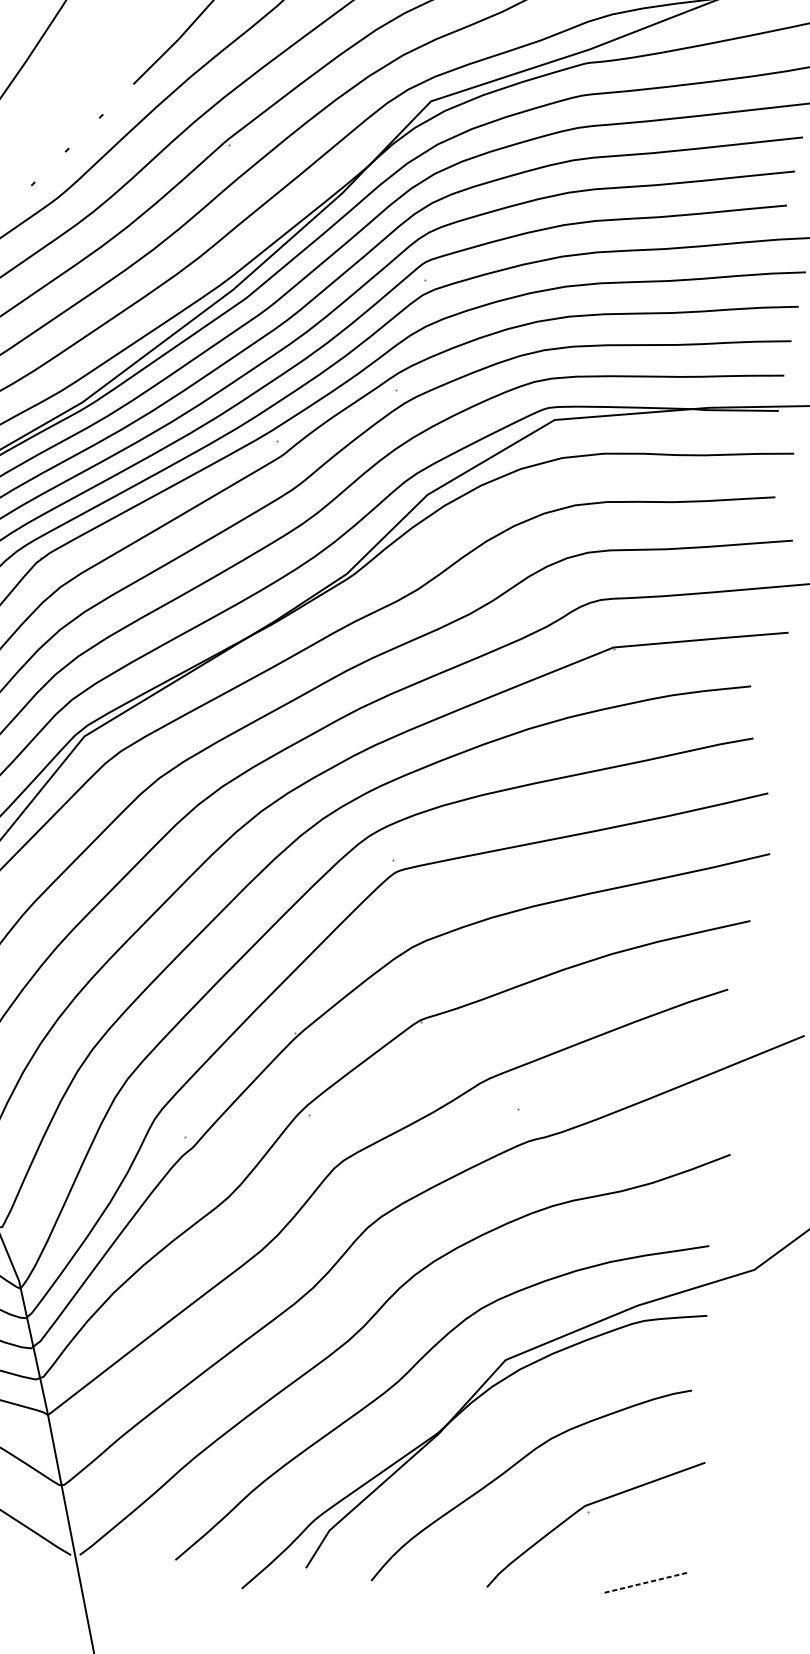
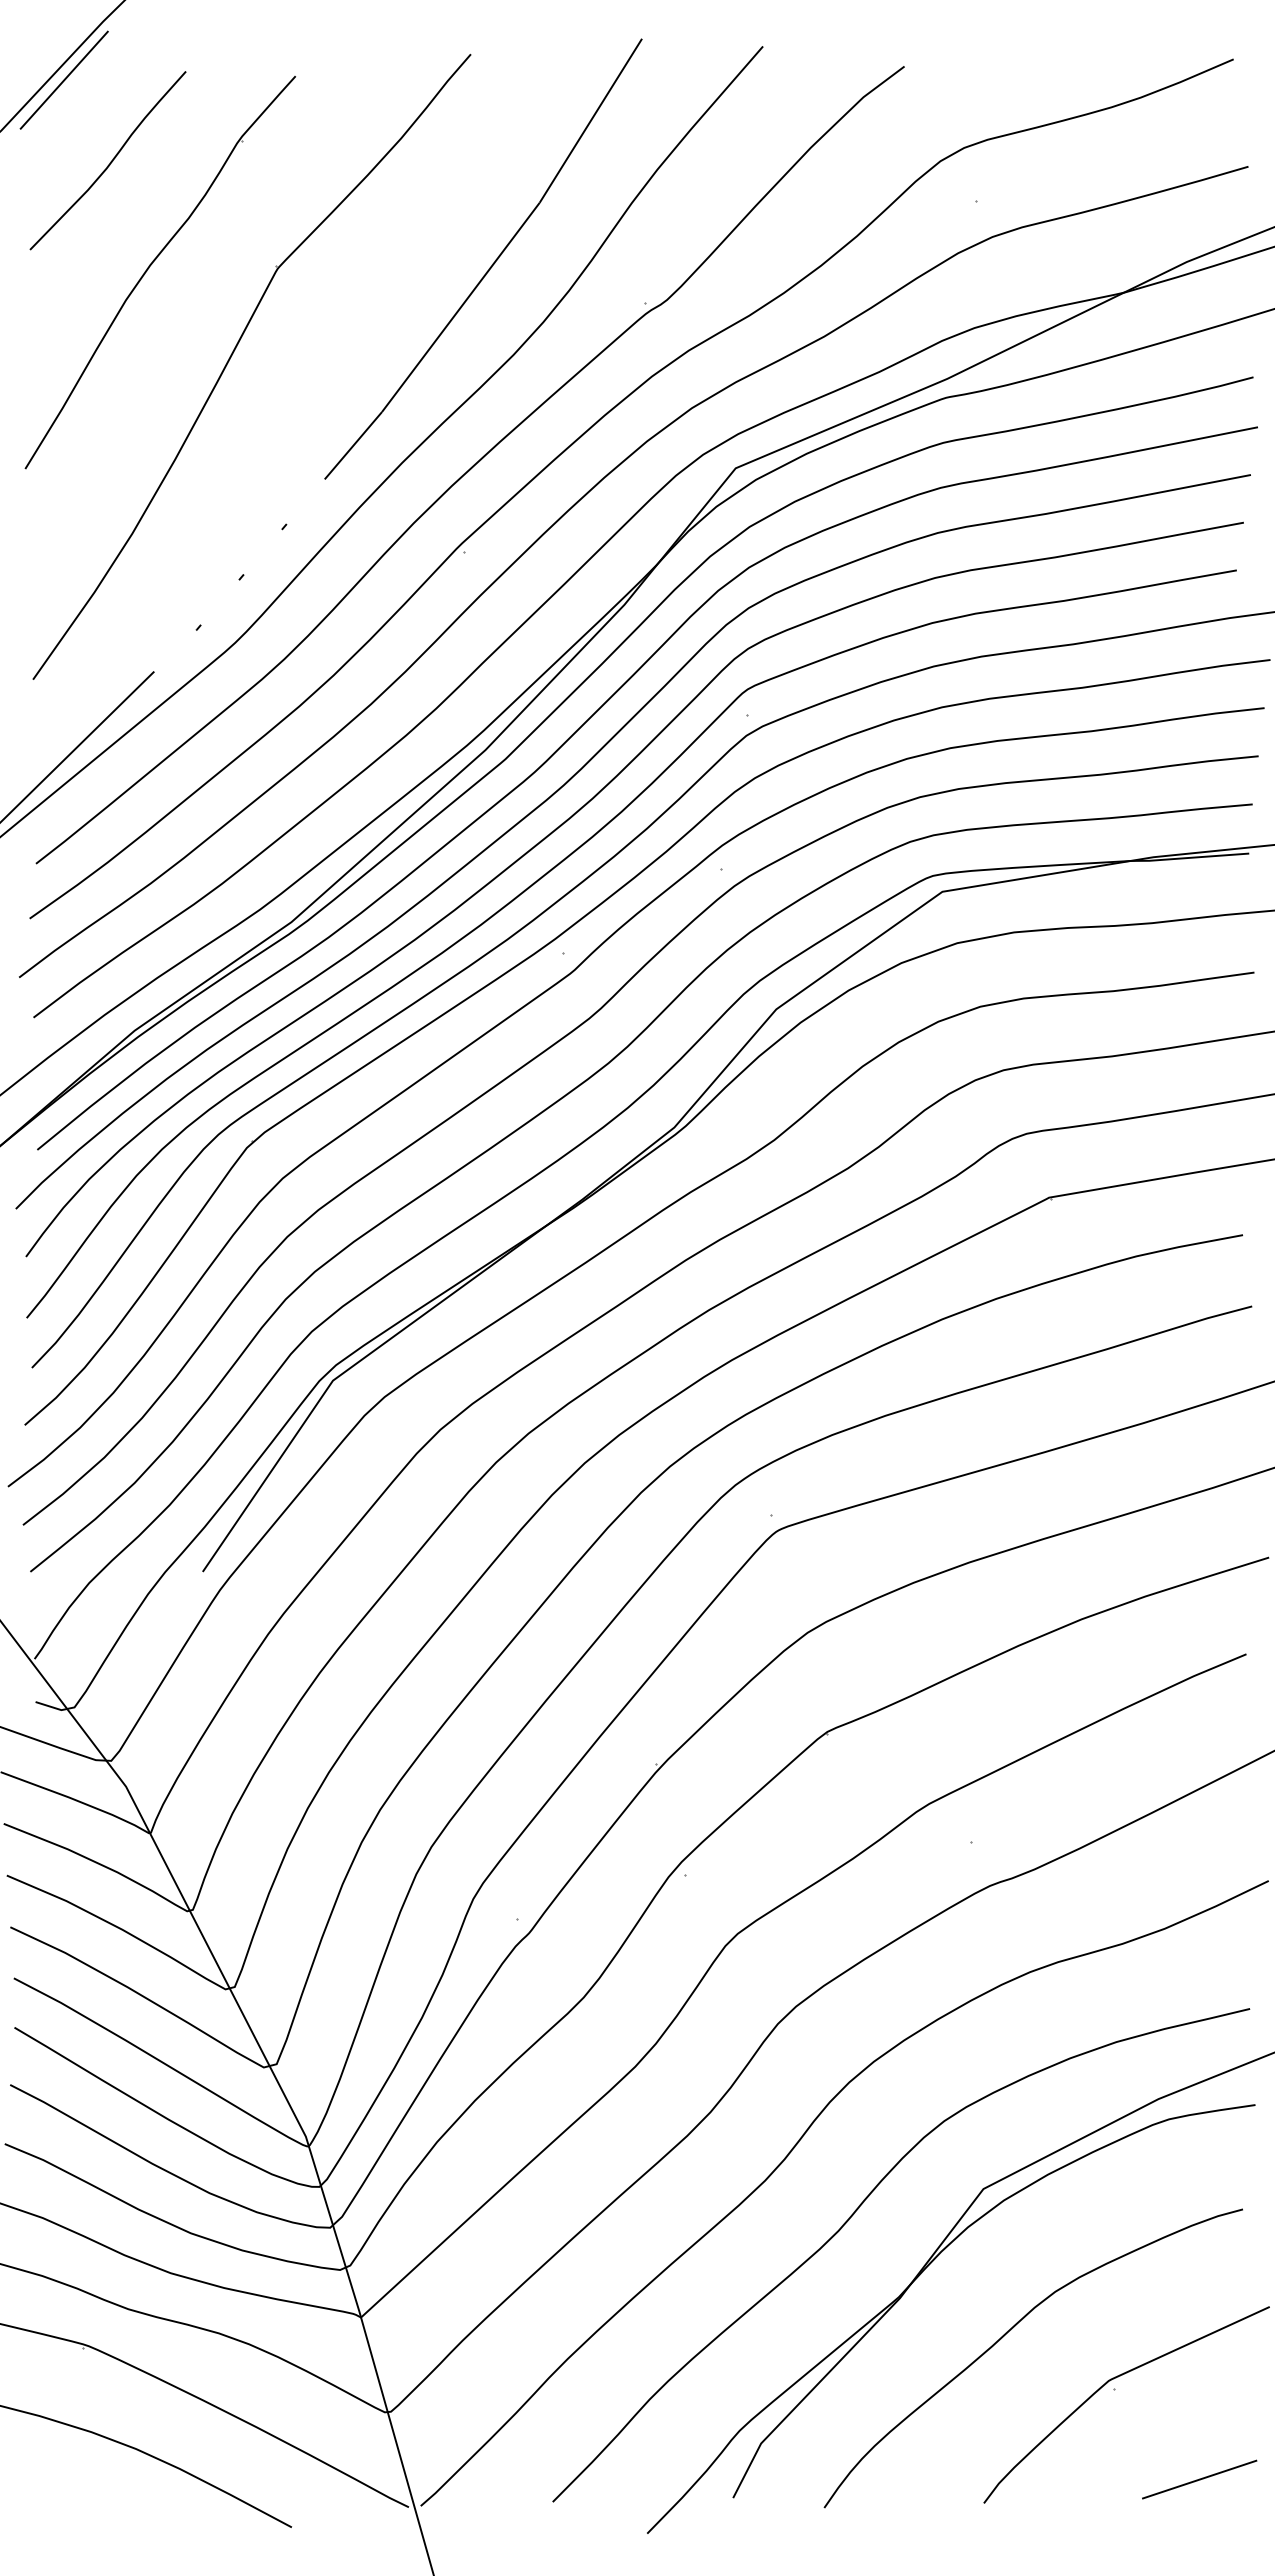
line: (644, 1583) -> (1199, 2479), dashed -> solid

